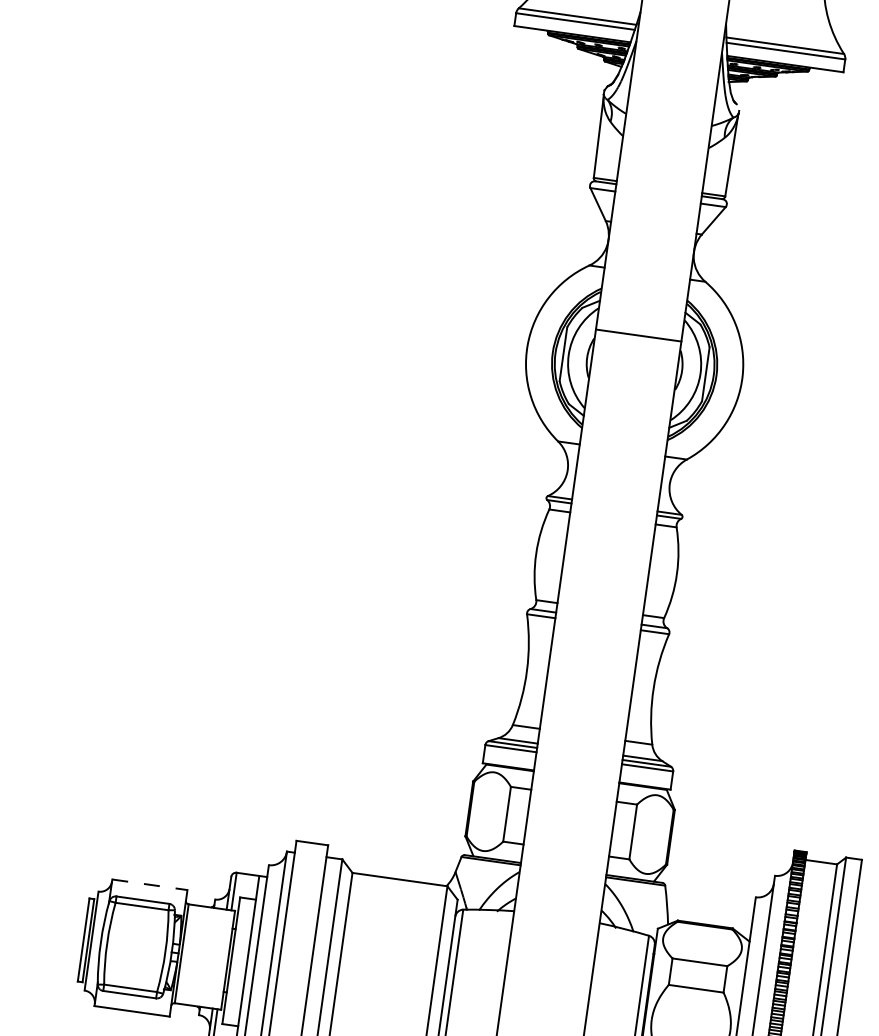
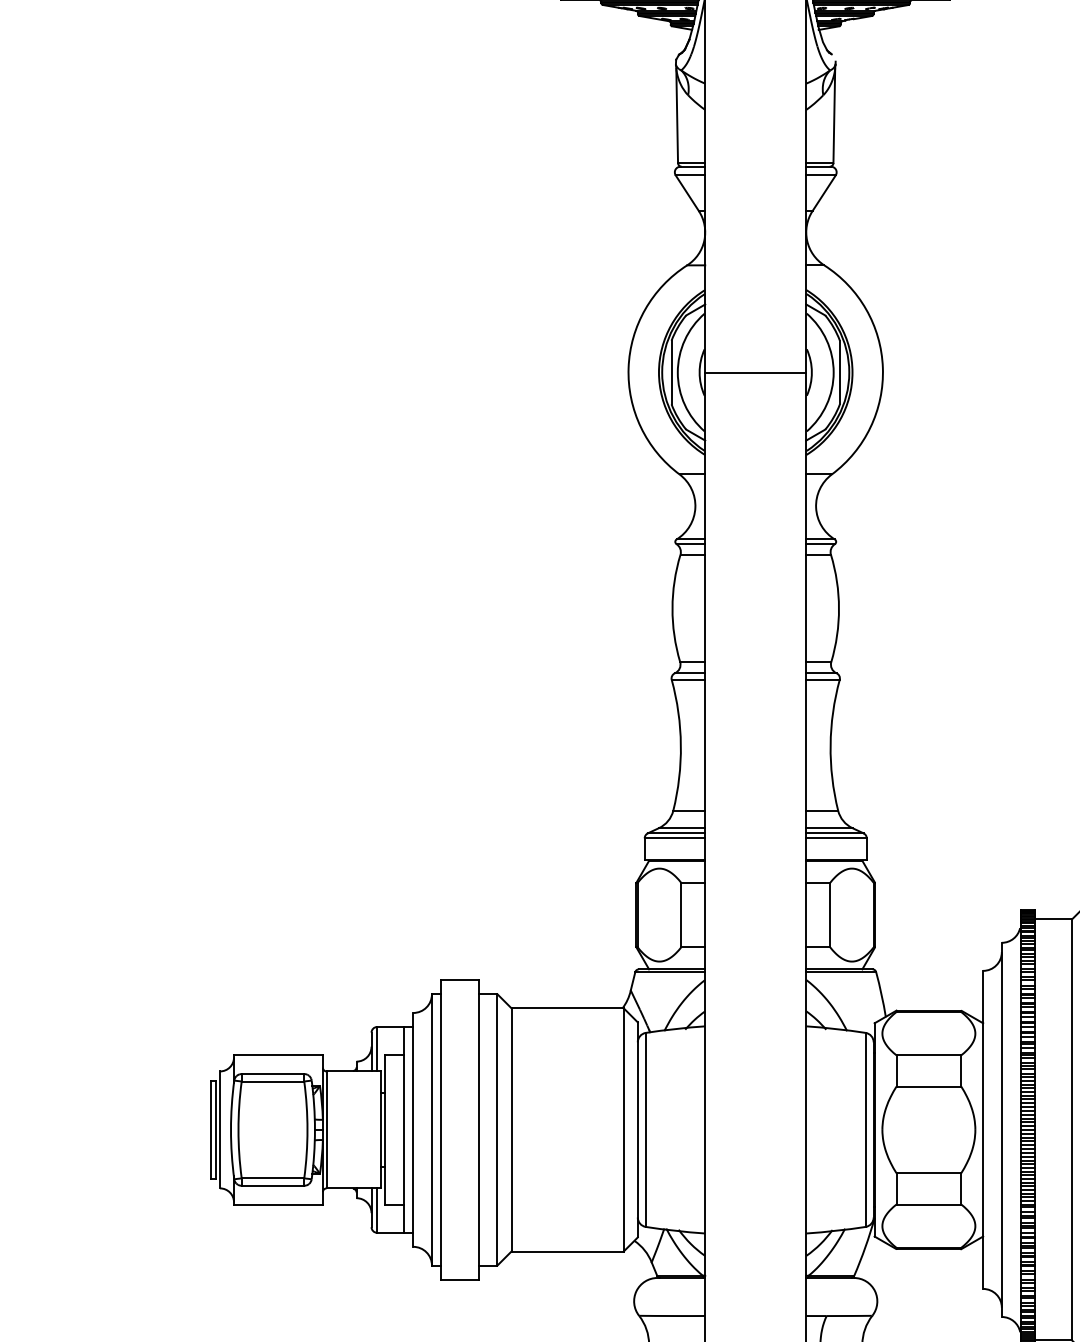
line: (638, 335) -> (755, 372), moved
line: (149, 885) -> (278, 1055), dashed -> solid

